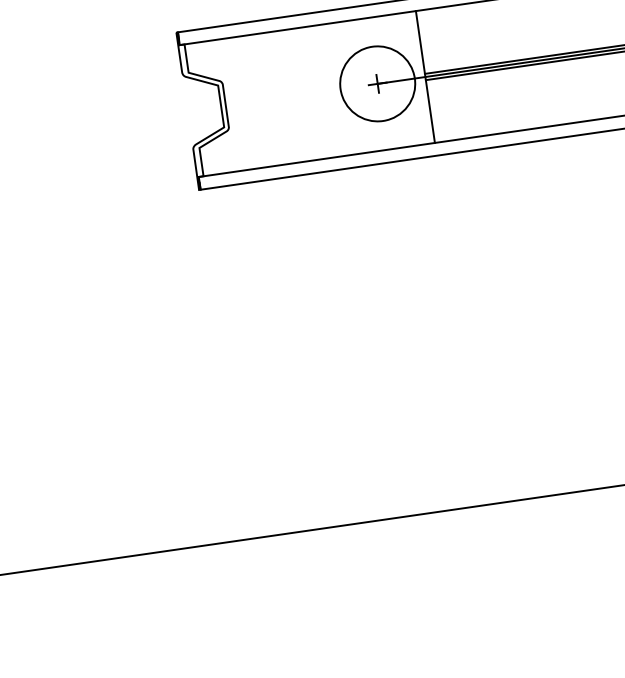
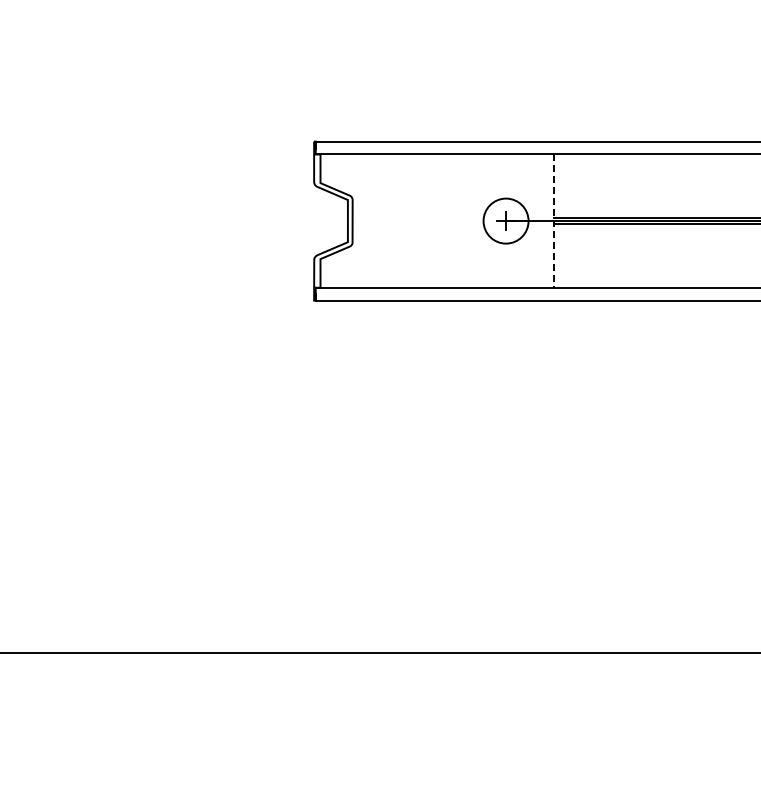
line: (425, 77) -> (554, 221), solid -> dashed
circle: (377, 83) -> (505, 220), size x0.6

